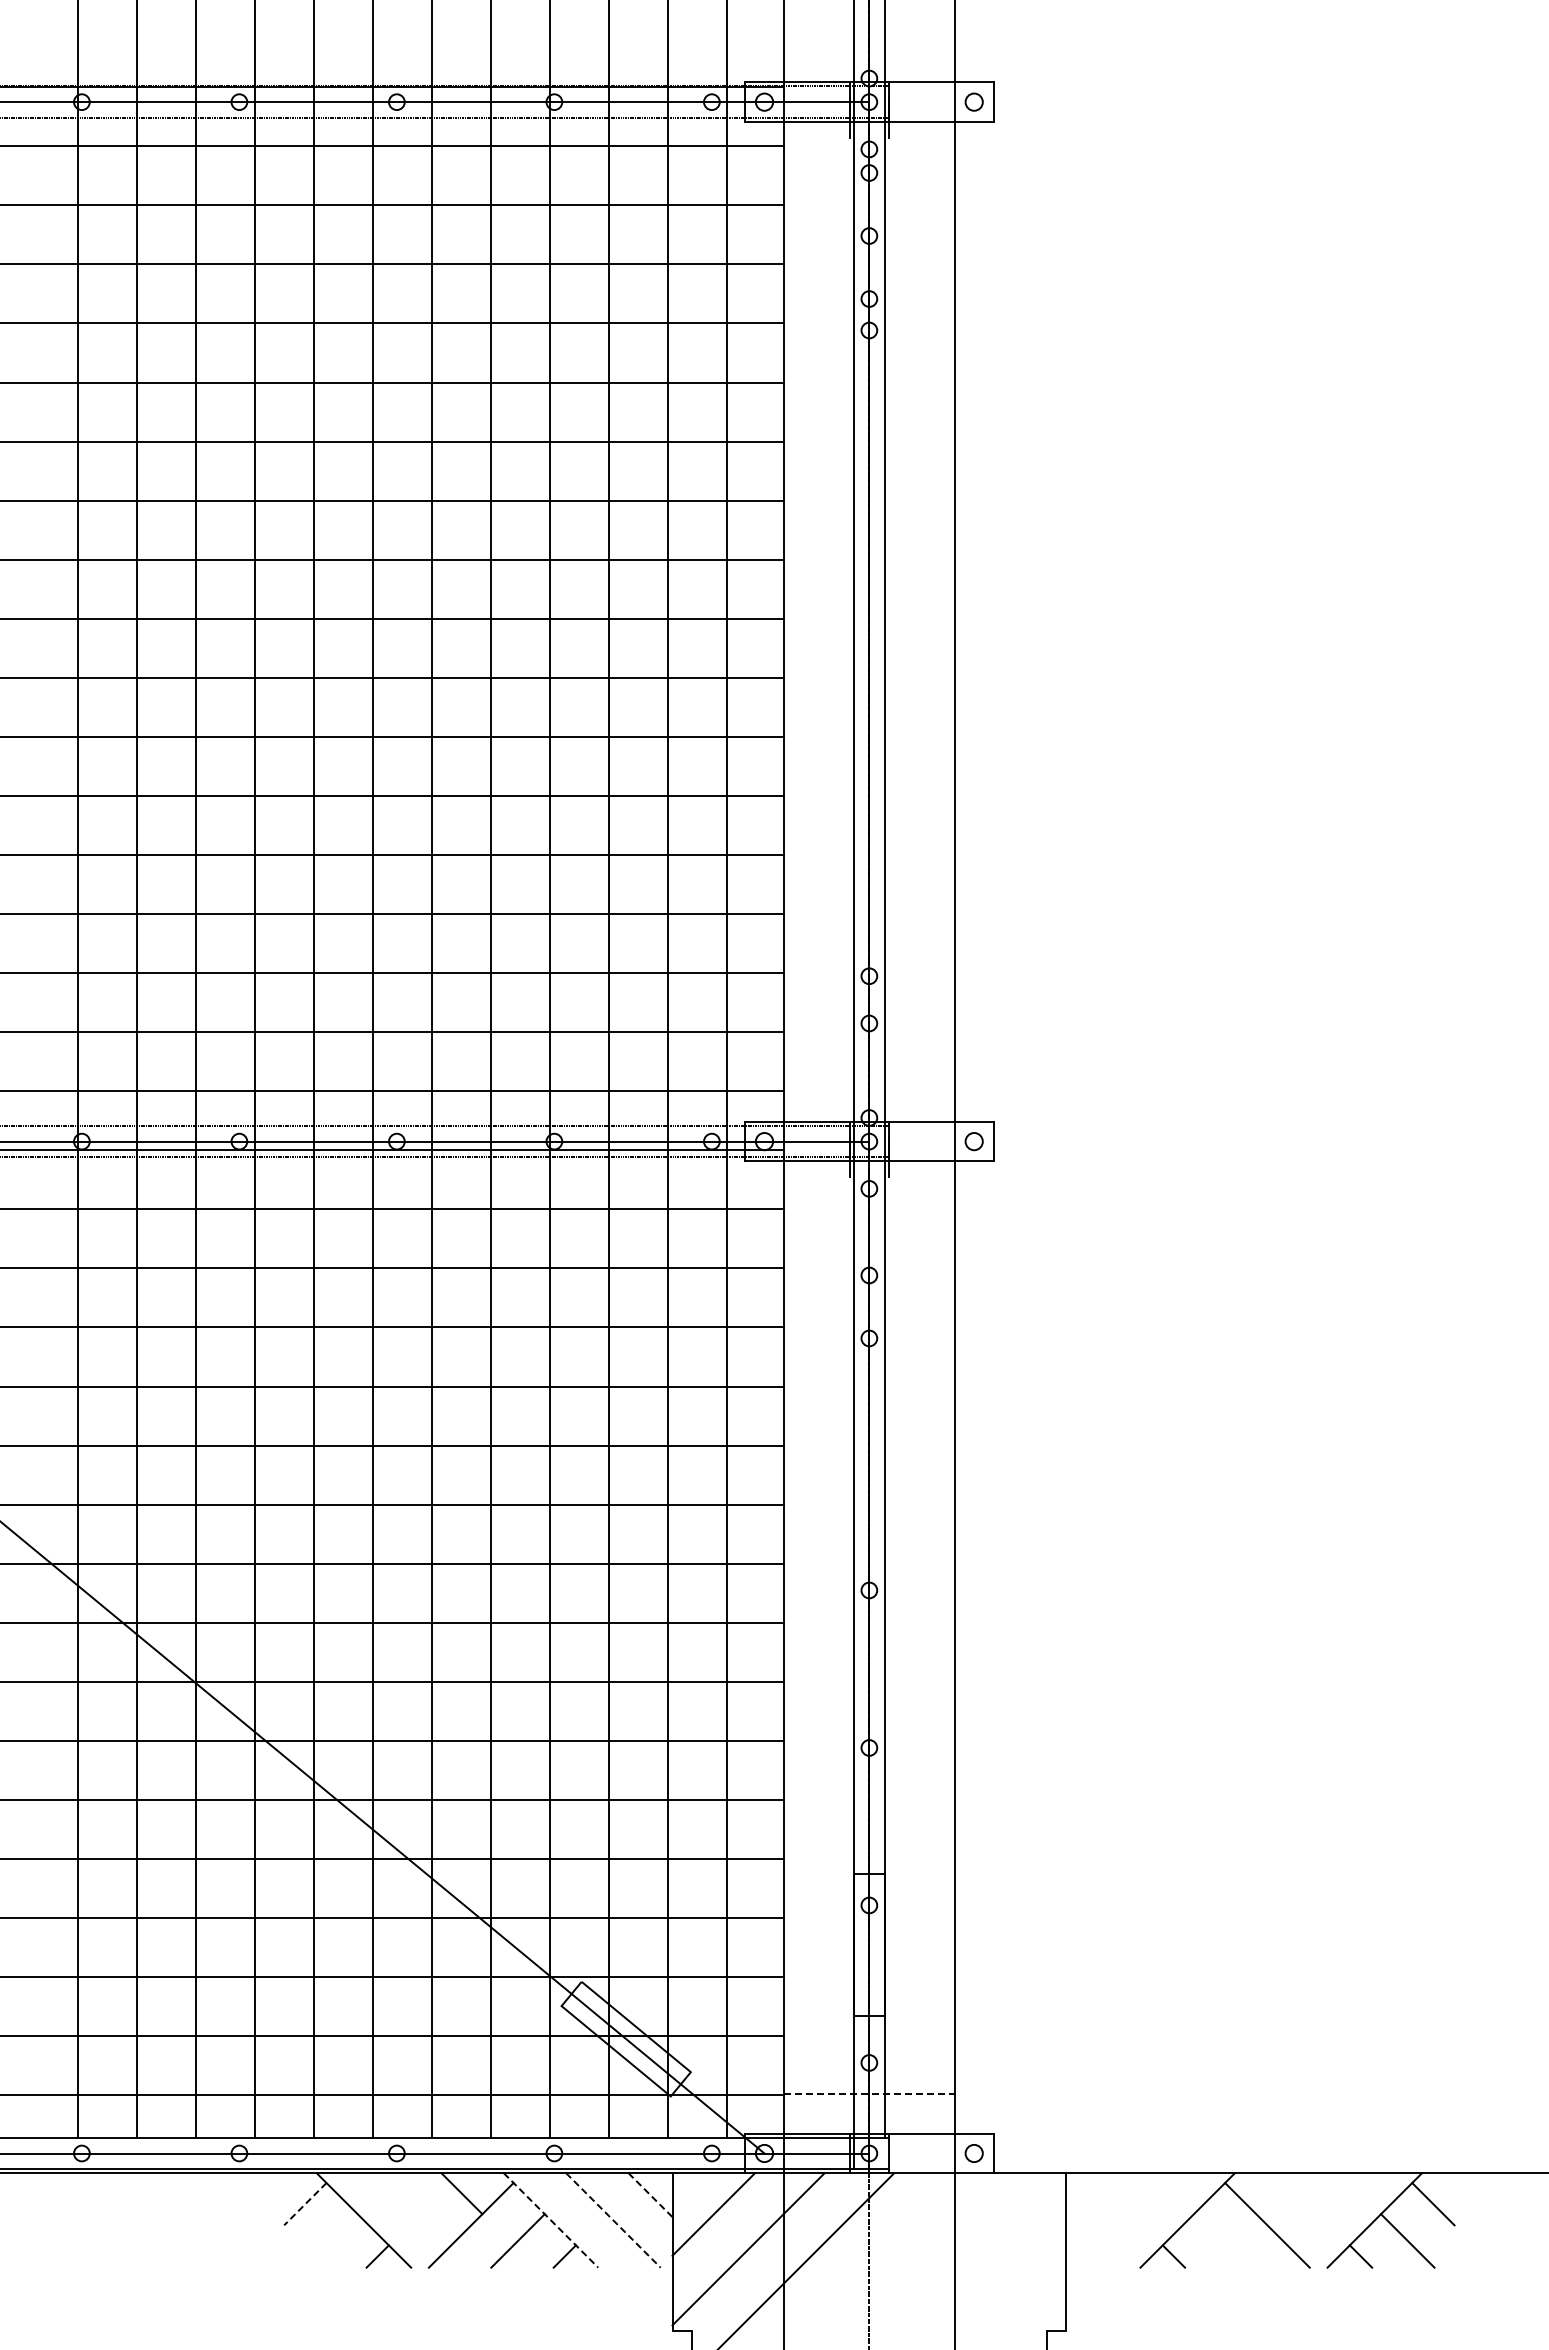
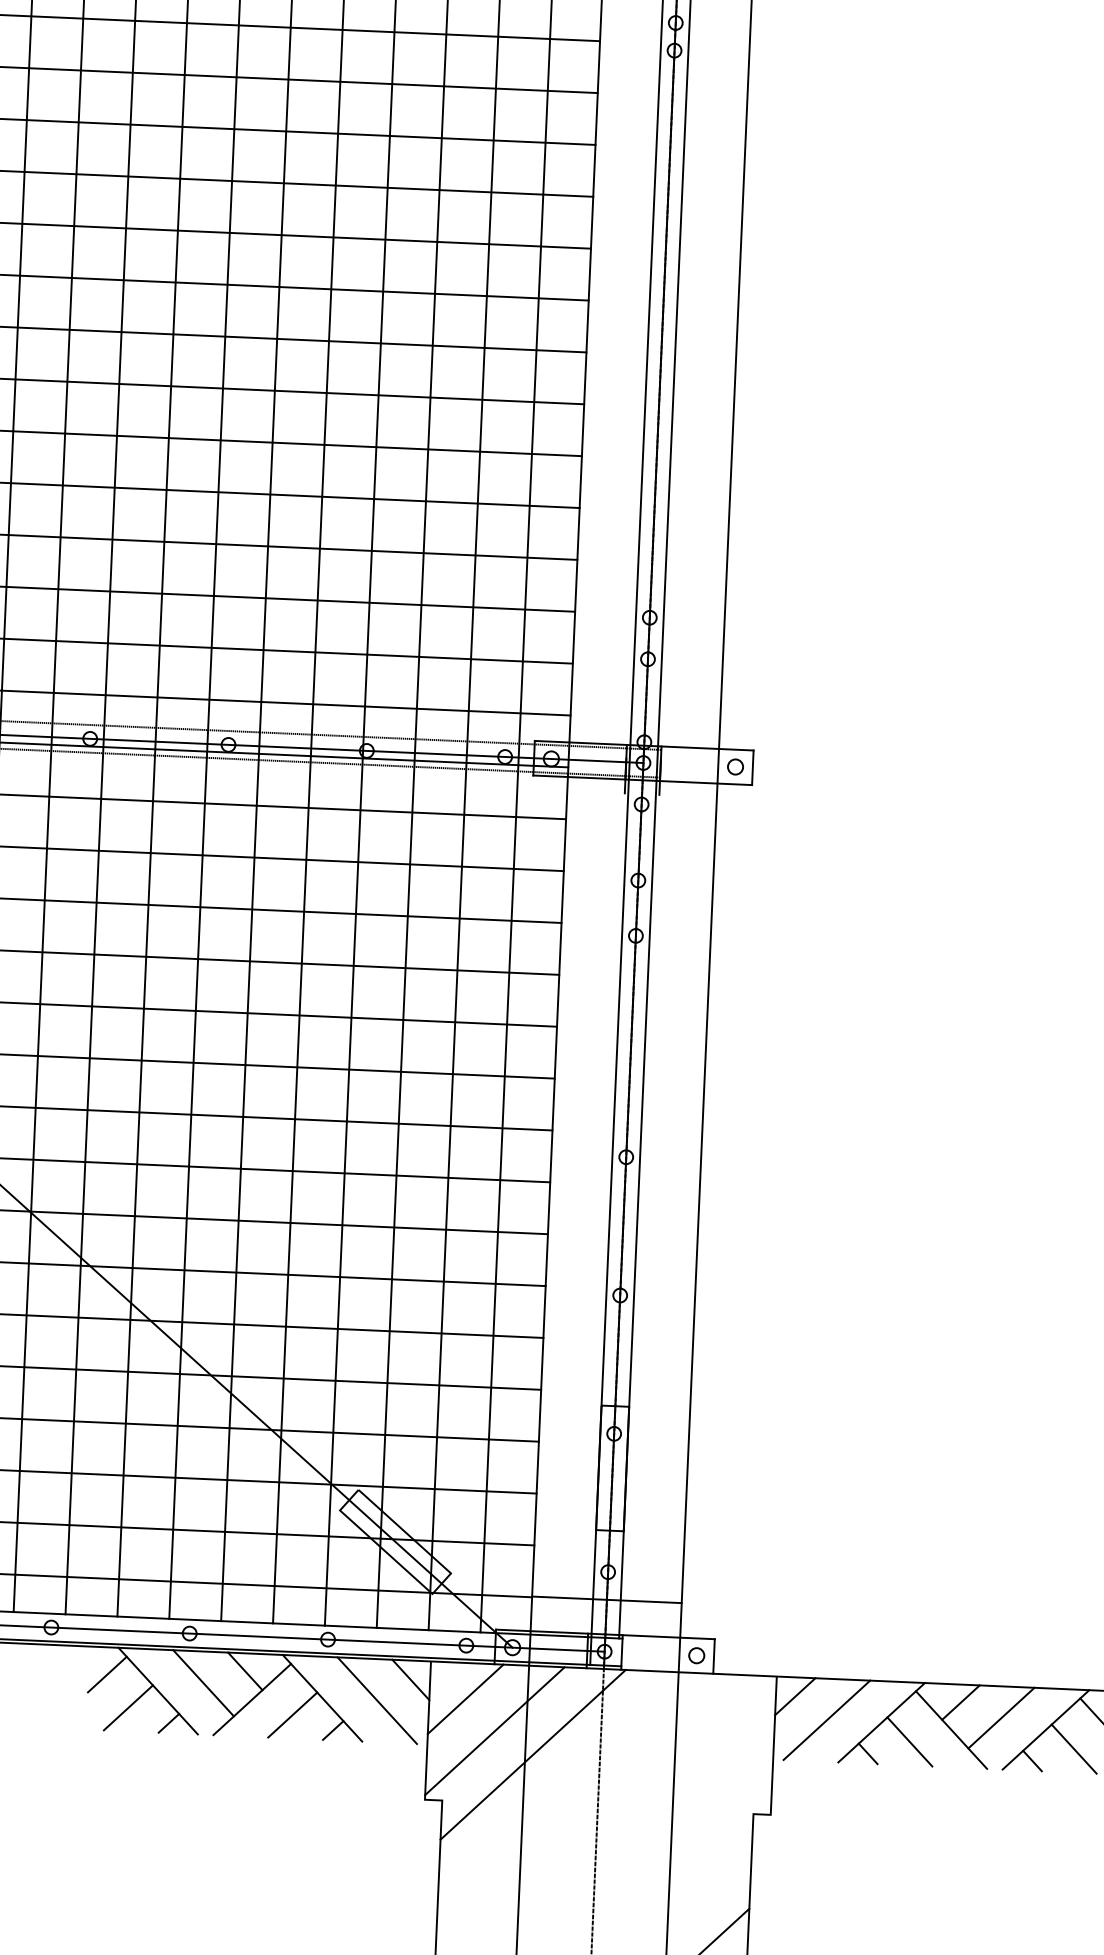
line: (869, 2094) -> (607, 1599), dashed -> solid
line: (1276, 2193) -> (960, 1702), added
line: (650, 2195) -> (410, 1680), dashed -> solid
line: (1088, 2195) -> (795, 1697), added
line: (305, 2204) -> (107, 1674), dashed -> solid
line: (415, 2209) -> (203, 1683), added
line: (1323, 2209) -> (1001, 1718), added
line: (551, 2220) -> (322, 1698), dashed -> solid
line: (613, 2220) -> (377, 1700), dashed -> solid
line: (1125, 2220) -> (827, 1720), added
line: (330, 2240) -> (128, 1707), added
line: (1220, 2240) -> (909, 1741), added

